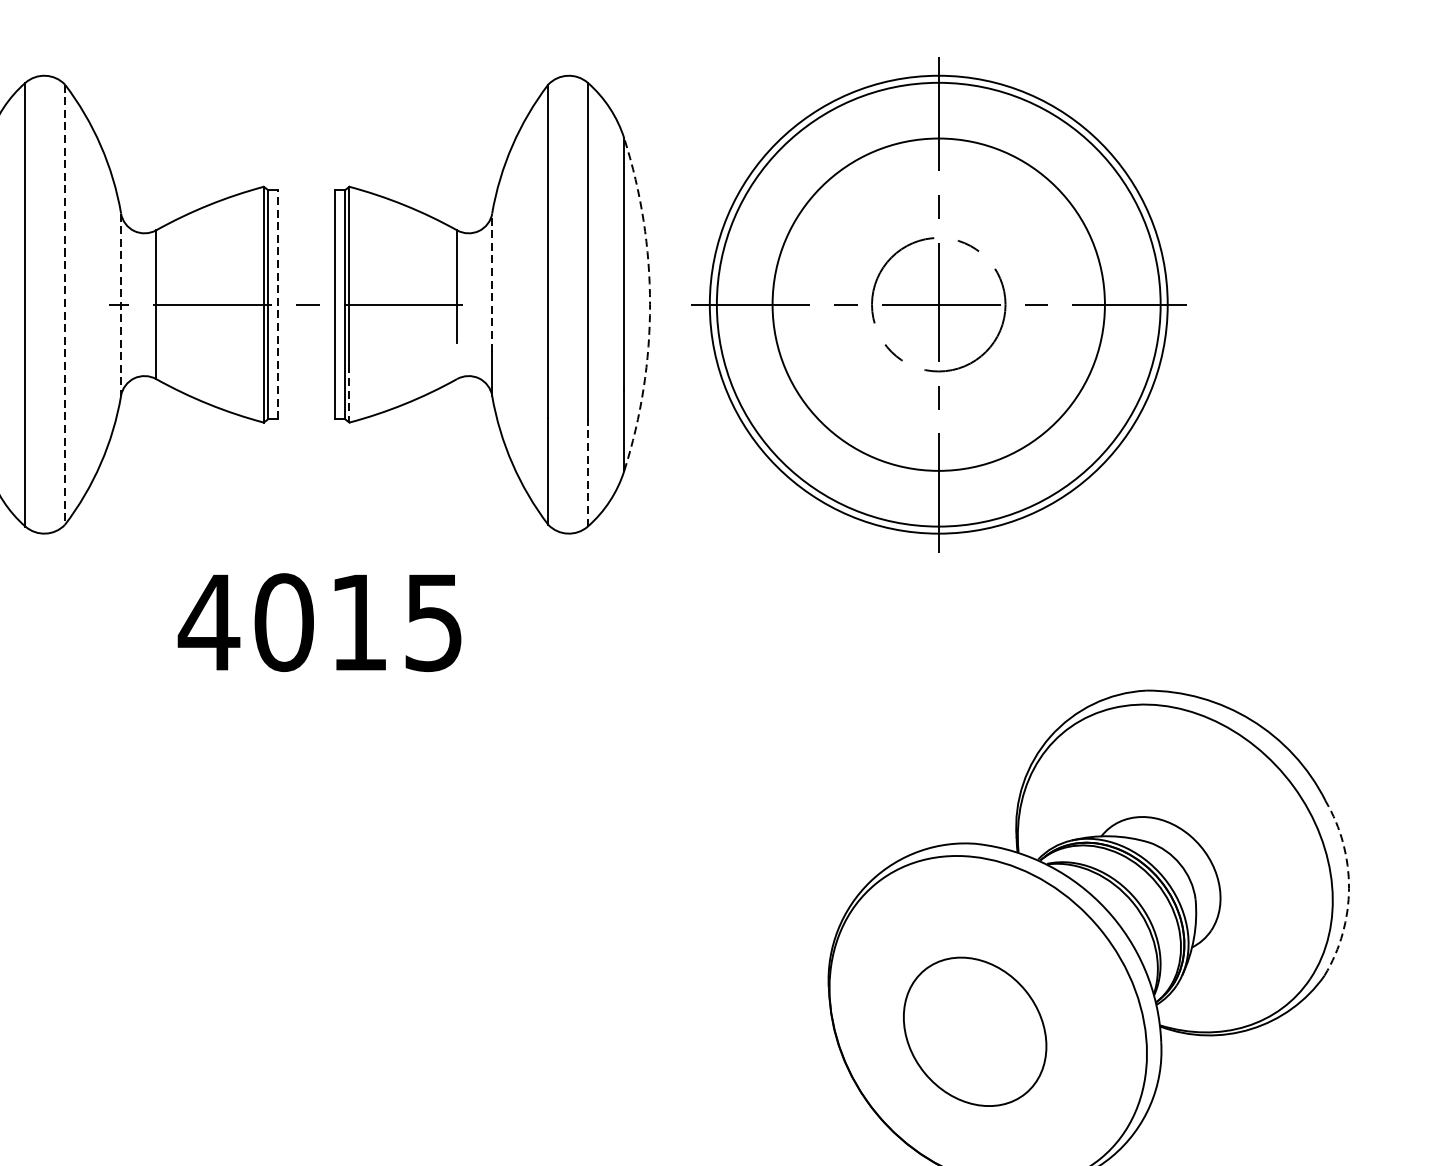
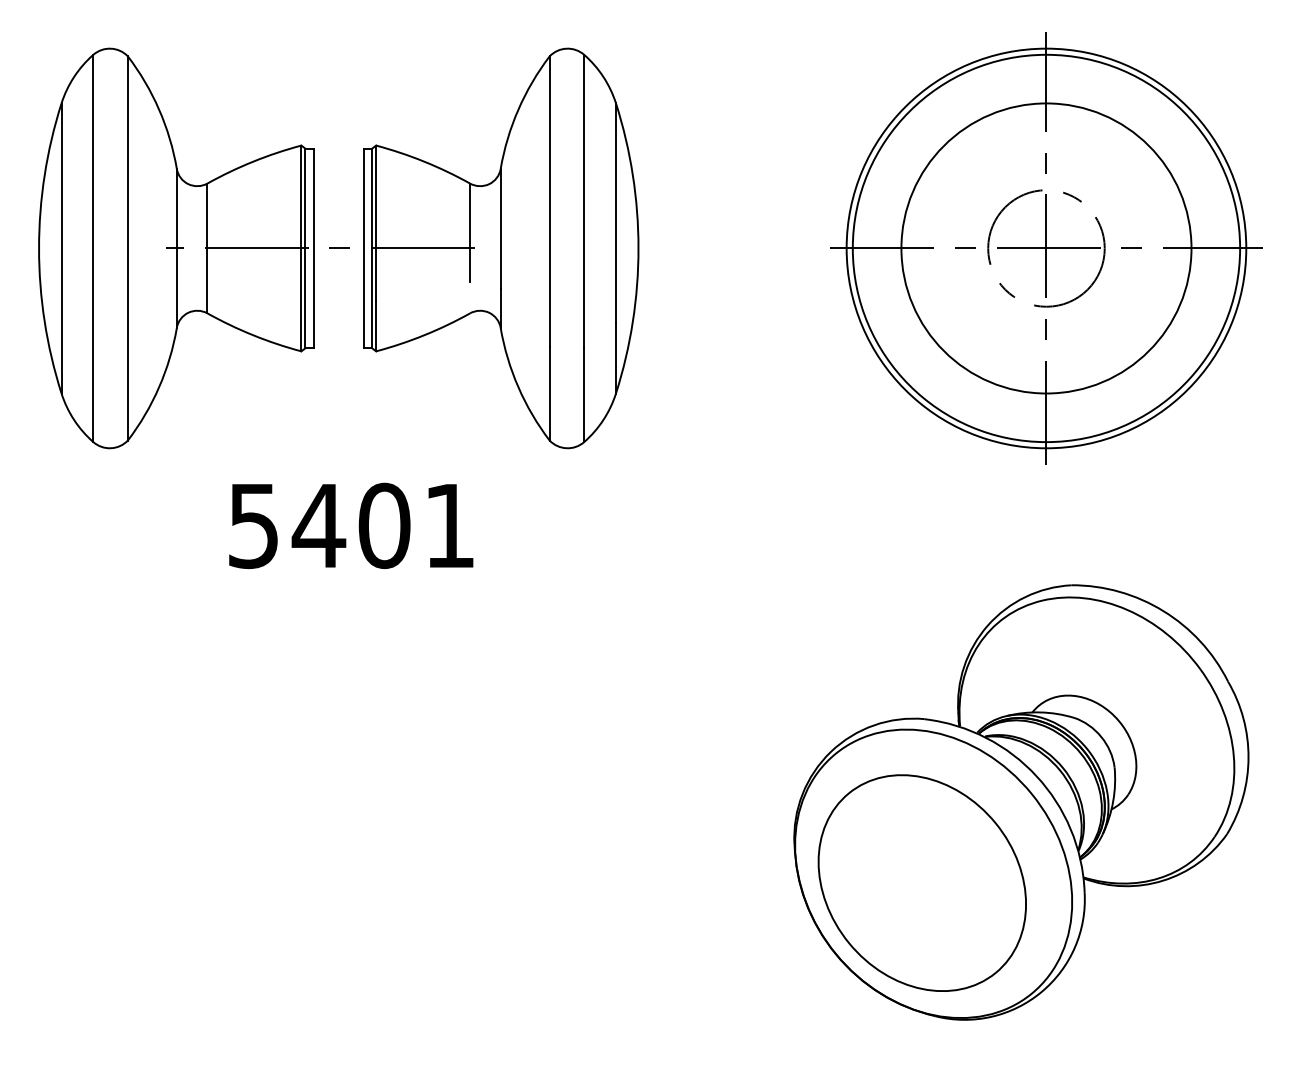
line: (491, 281) -> (500, 228), dashed -> solid
line: (64, 304) -> (127, 248), dashed -> solid
line: (120, 304) -> (176, 248), dashed -> solid
line: (277, 304) -> (313, 248), dashed -> solid
arc: (650, 304) -> (638, 248), dashed -> solid
part: (938, 304) -> (1046, 248), moved
line: (349, 394) -> (376, 326), dashed -> solid
line: (588, 473) -> (584, 395), dashed -> solid
text: (318, 622) -> (349, 525), 4015 -> 5401
arc: (1349, 887) -> (1248, 757), dashed -> solid
part: (974, 1031) -> (921, 882), size x1.67

